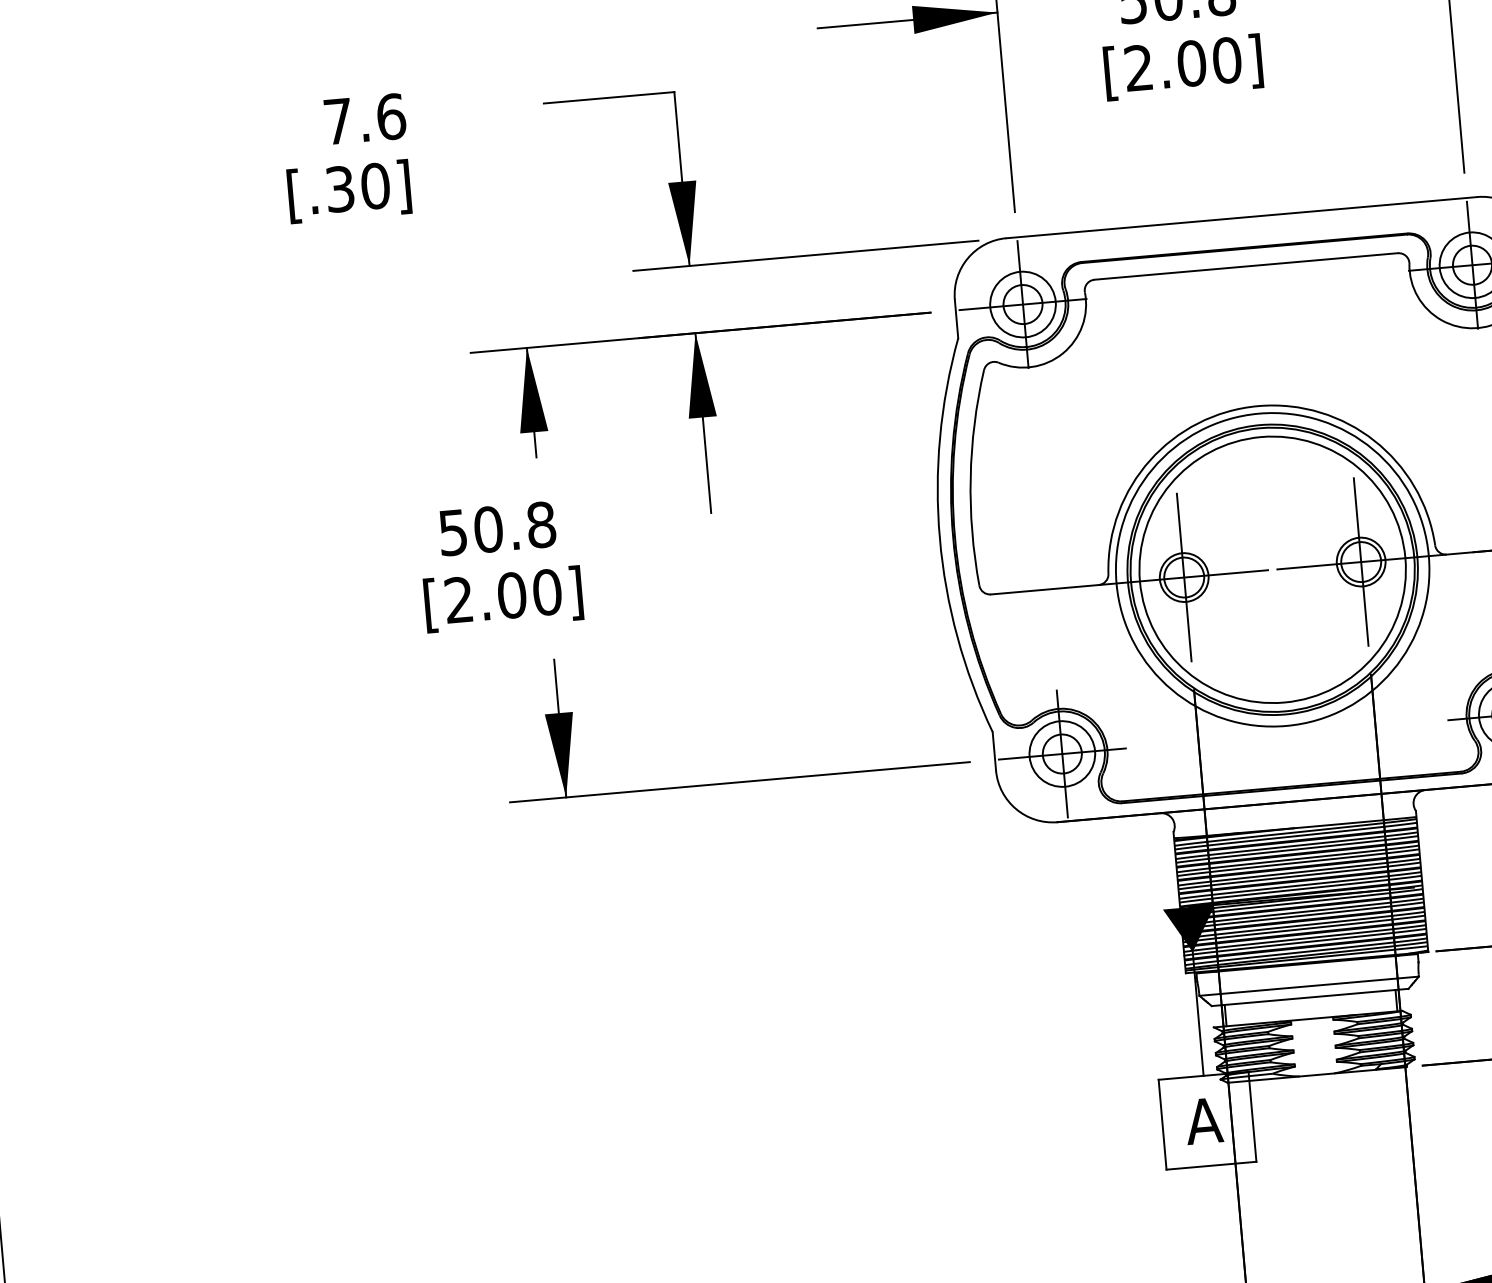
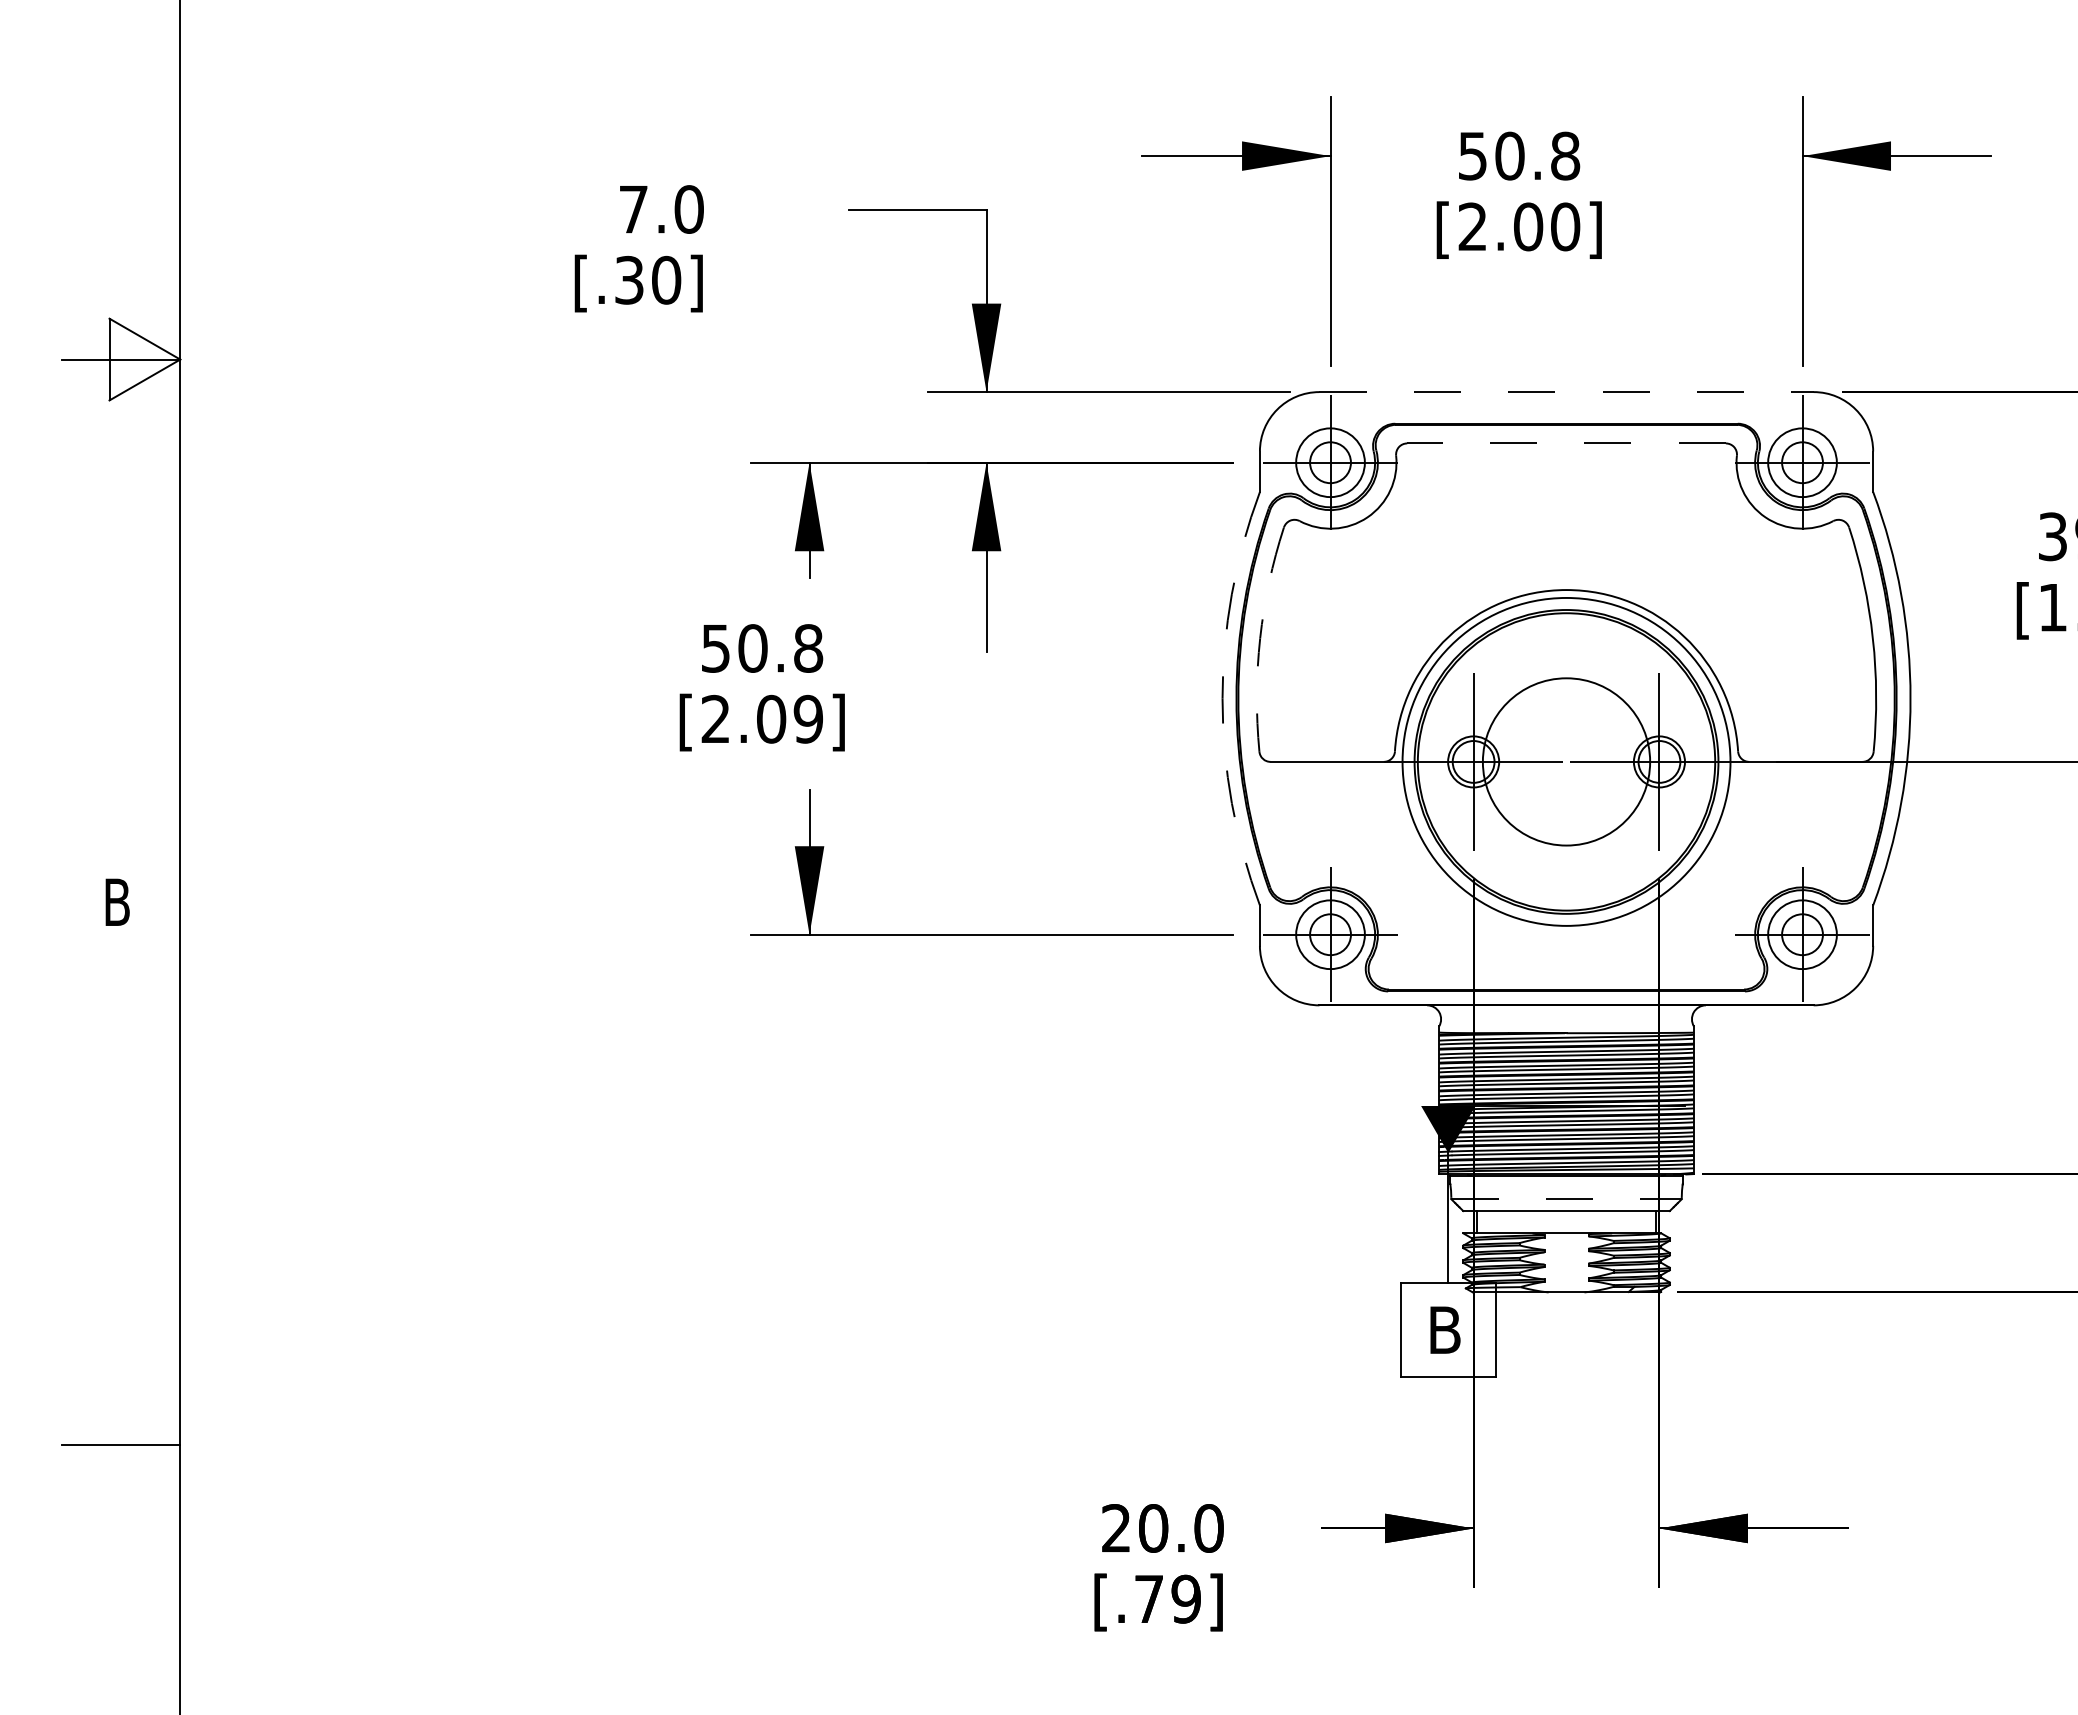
text: (391, 116) -> (689, 209), 7.6 -> 7.0
line: (1242, 217) -> (1567, 392), solid -> dashed
line: (1246, 266) -> (1566, 443), solid -> dashed
arc: (970, 477) -> (1260, 638), solid -> dashed
arc: (939, 538) -> (1222, 698), solid -> dashed
circle: (1272, 569) -> (1566, 761), size x0.6
text: (547, 592) -> (808, 719), [2.00] -> [2.09]
line: (1310, 986) -> (1567, 1199), solid -> dashed
text: (1203, 1120) -> (1444, 1329), A -> B

